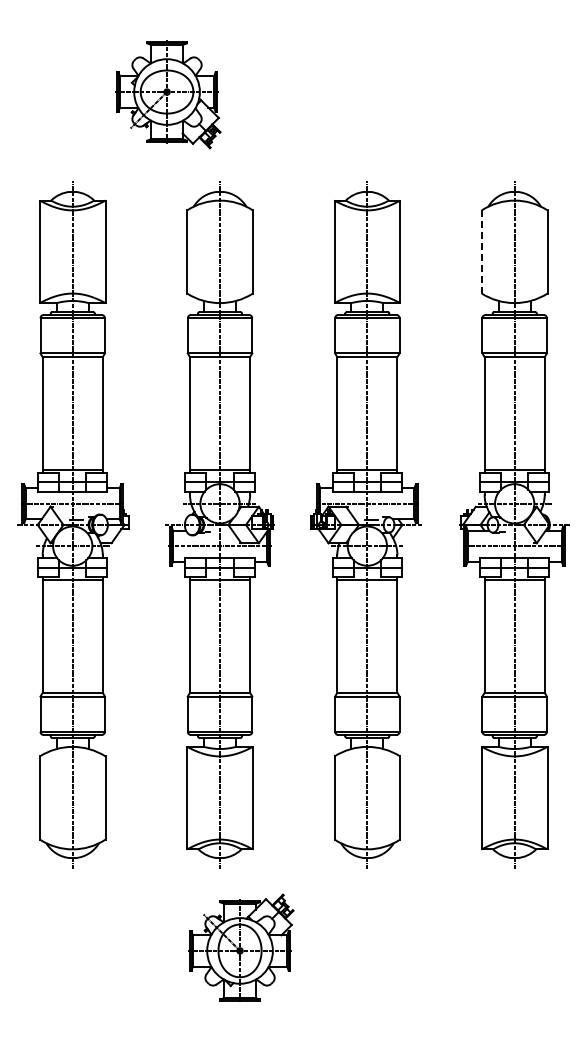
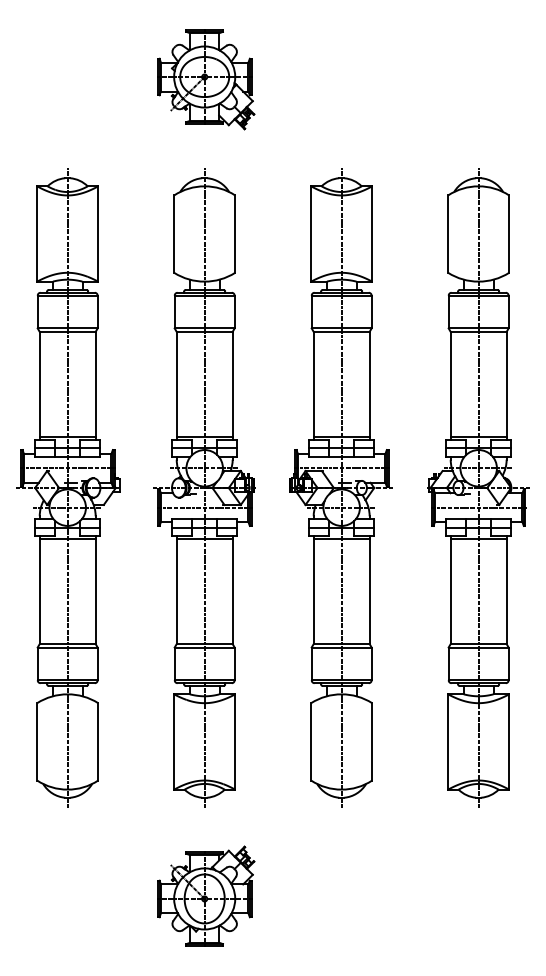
part: (168, 94) -> (206, 79), moved
line: (481, 252) -> (447, 234), dashed -> solid
part: (241, 947) -> (206, 895), moved

